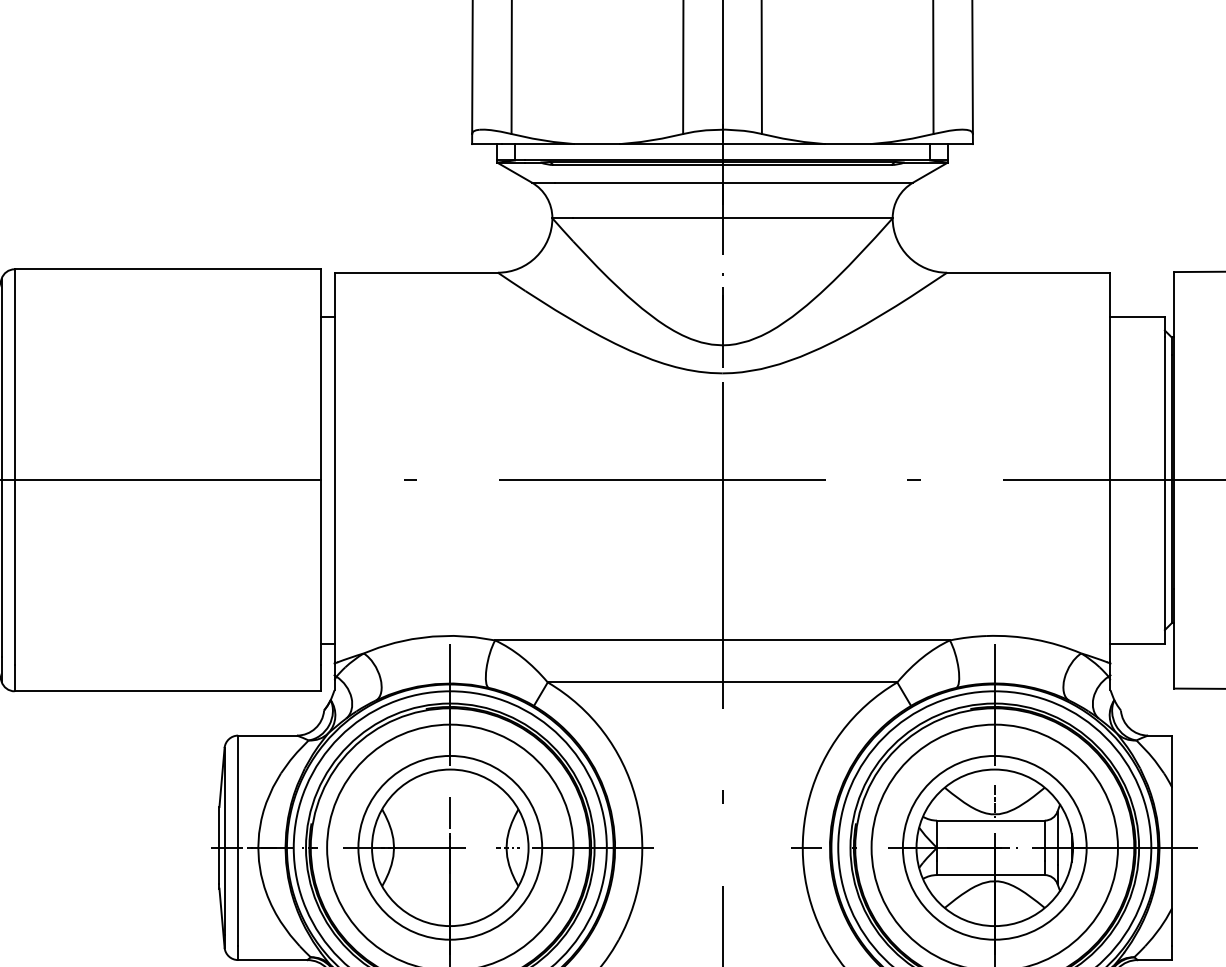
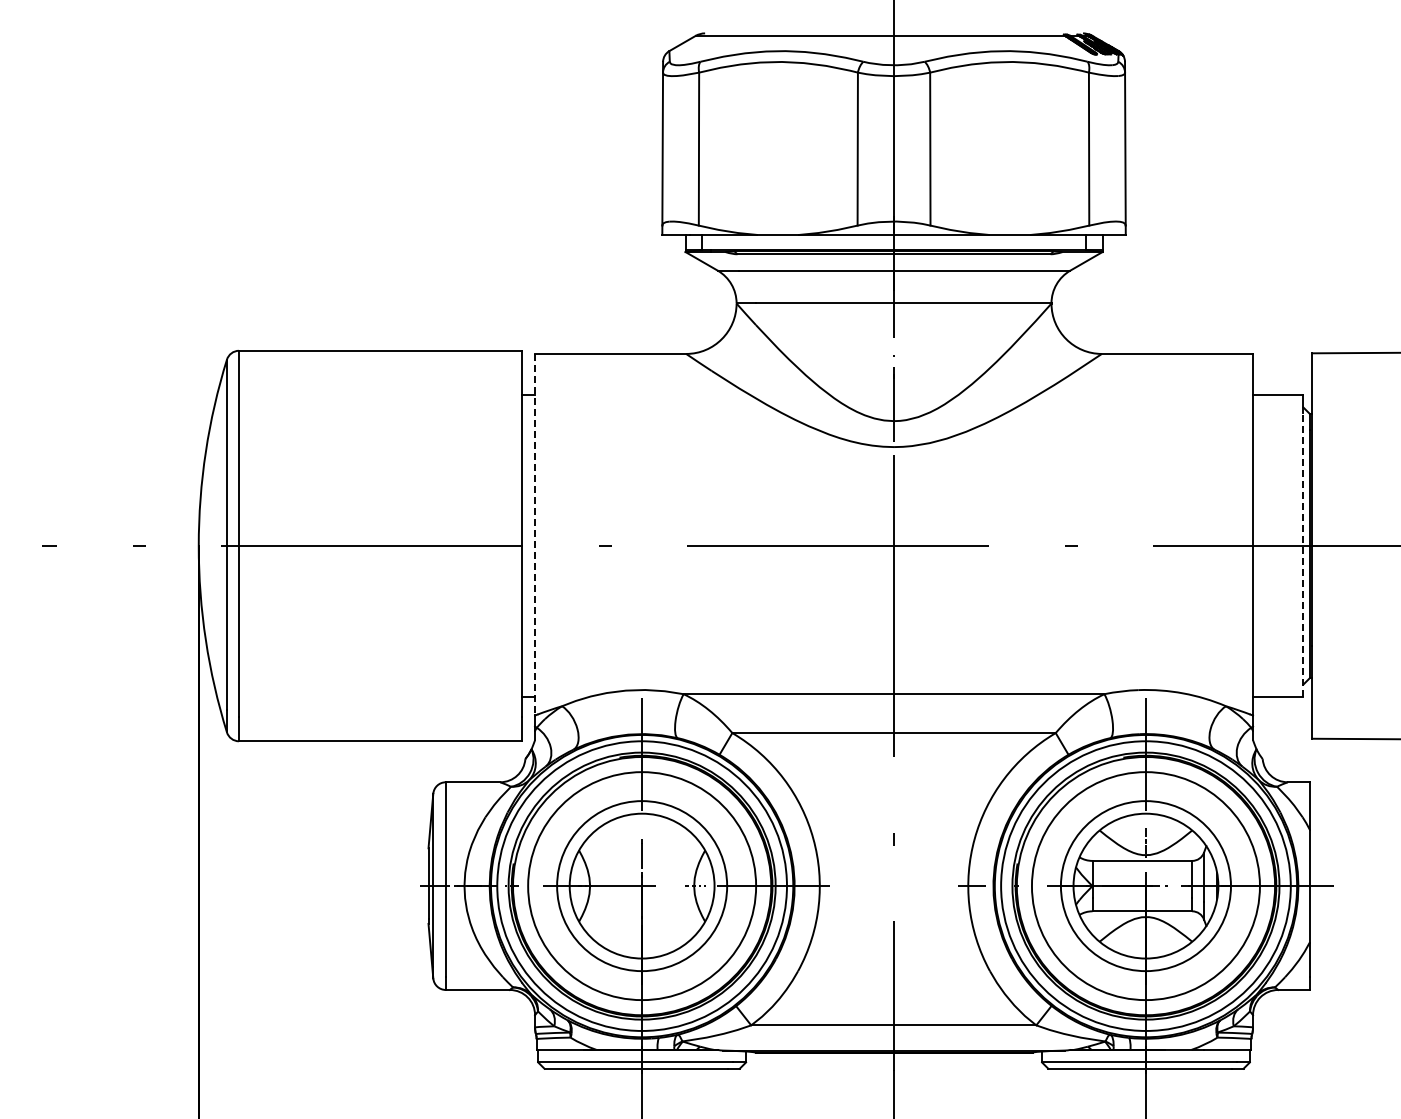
line: (335, 467) -> (535, 534), solid -> dashed
line: (1165, 490) -> (1303, 555), solid -> dashed

